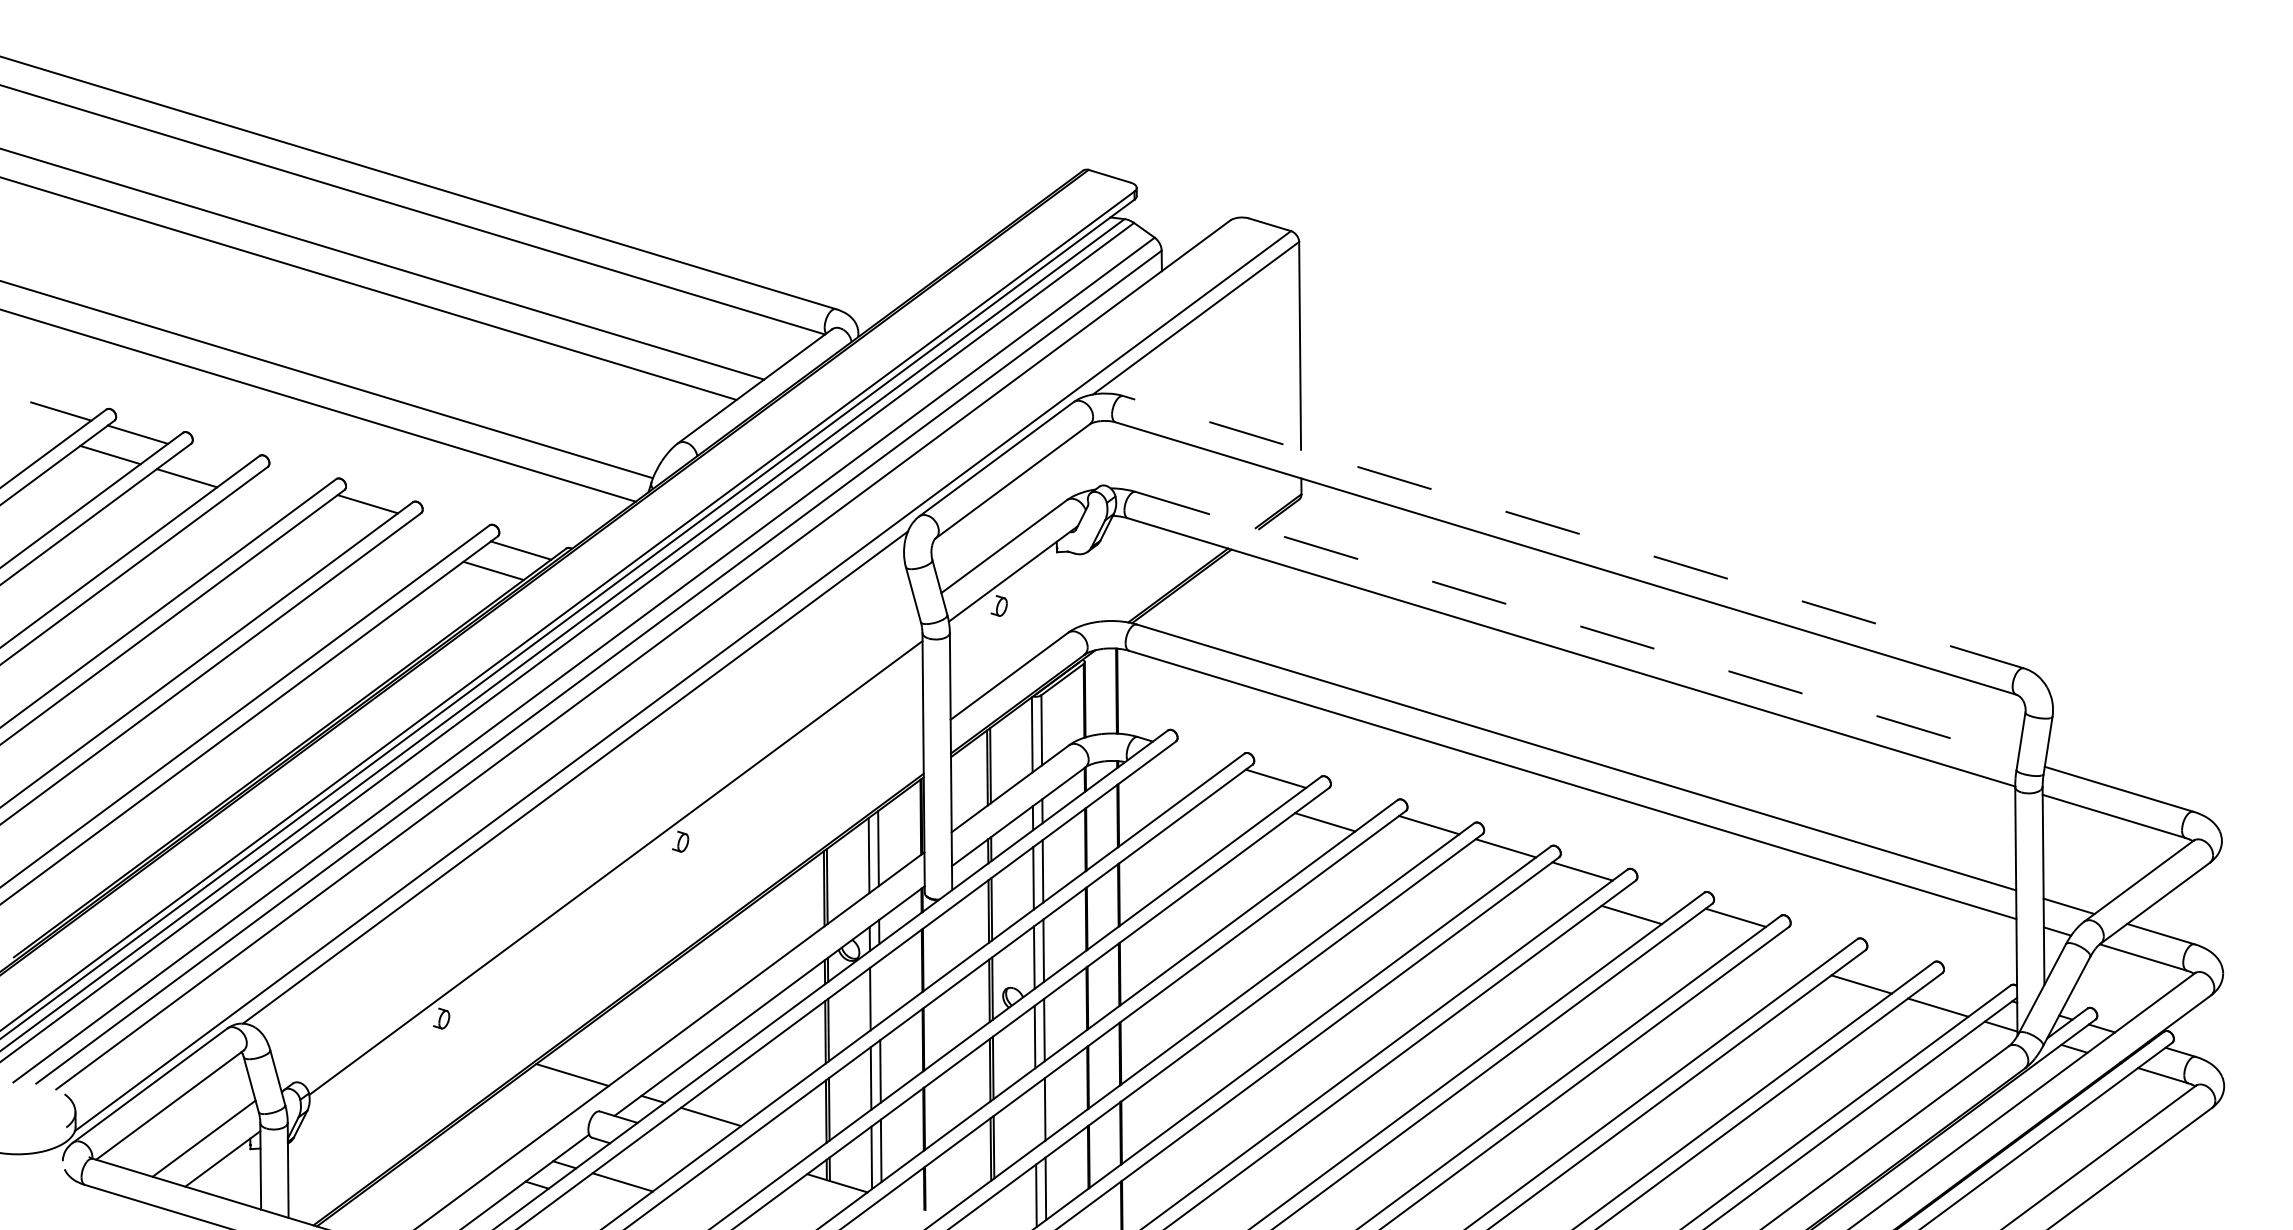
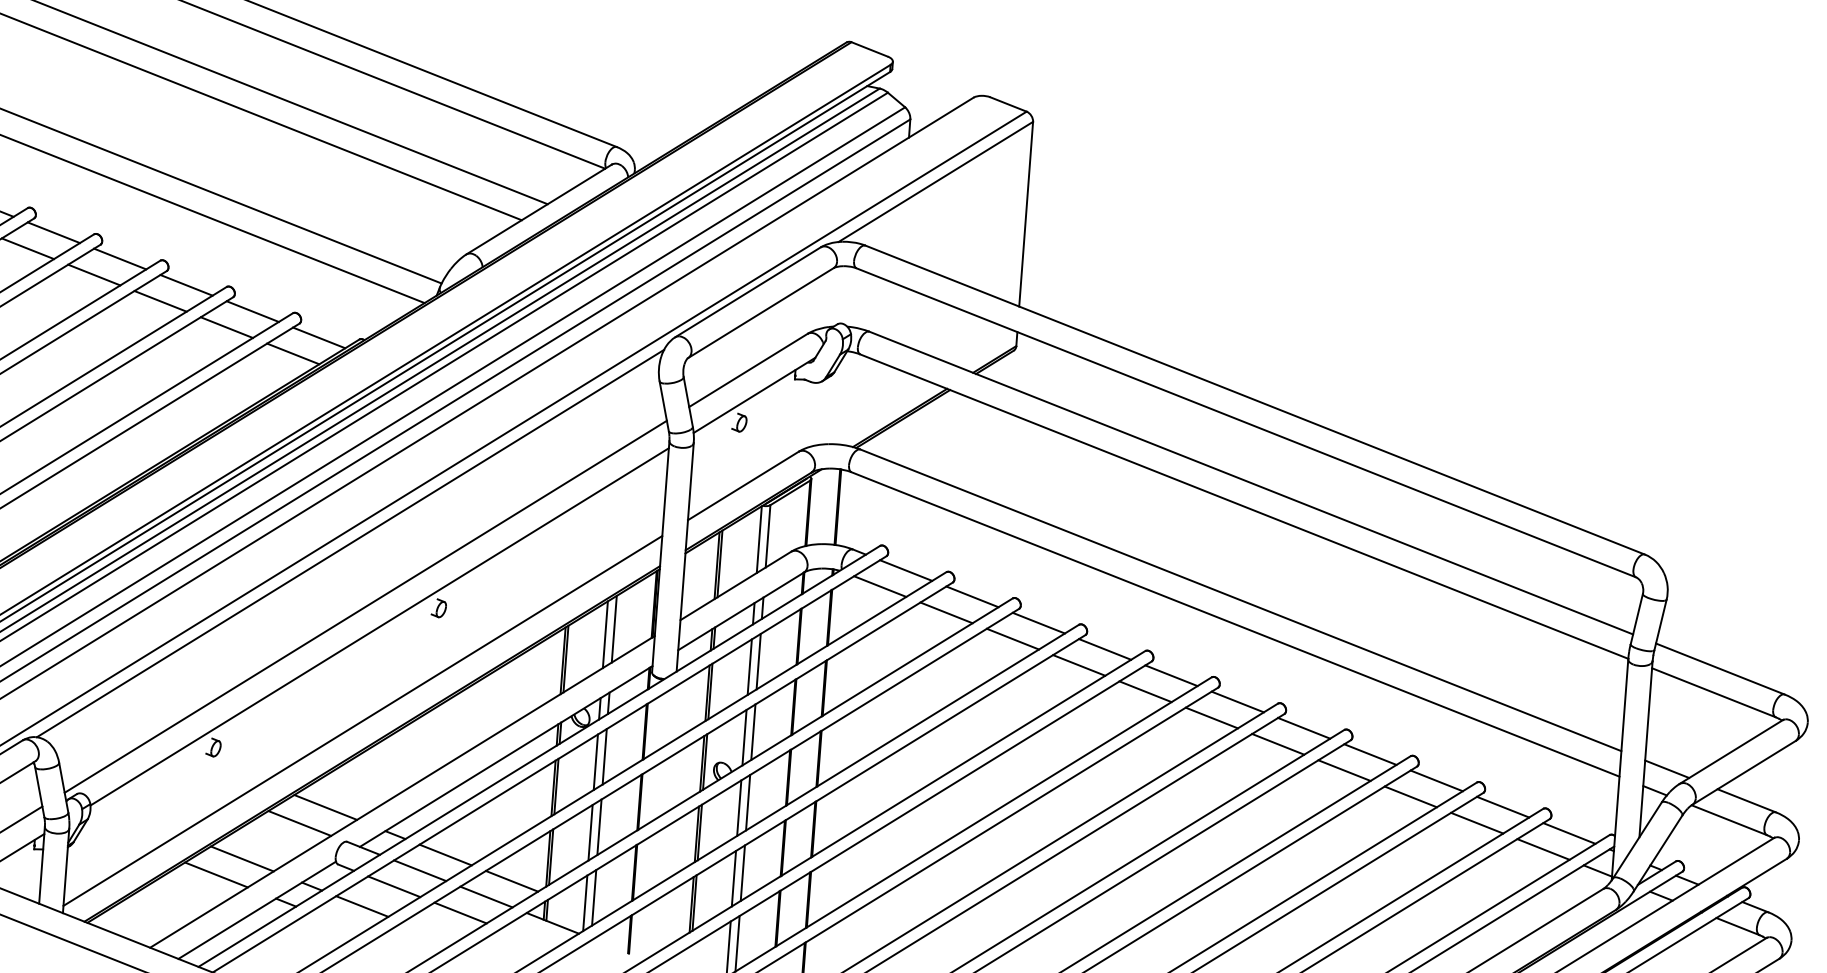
line: (214, 457) -> (53, 232), added
line: (291, 480) -> (120, 258), added
line: (263, 501) -> (94, 275), added
line: (340, 524) -> (160, 301), added
line: (444, 527) -> (252, 311), added
line: (1573, 532) -> (1255, 400), dashed -> solid
line: (416, 547) -> (226, 327), added
line: (1577, 625) -> (1251, 483), dashed -> solid
line: (1199, 755) -> (906, 570), added
line: (1171, 775) -> (879, 586), added
line: (1248, 799) -> (946, 613), added
line: (1352, 801) -> (1038, 622), added
line: (1401, 845) -> (1078, 665), added
line: (598, 846) -> (365, 606), added
line: (1478, 868) -> (1145, 691), added
line: (1554, 891) -> (1211, 717), added
line: (1659, 894) -> (1304, 728), added
line: (1708, 938) -> (1344, 770), added
line: (1812, 940) -> (1436, 780), added
line: (1784, 961) -> (1410, 797), added
line: (1889, 964) -> (1503, 807), added
line: (605, 974) -> (362, 720), added
line: (1965, 987) -> (1569, 833), added
line: (879, 991) -> (604, 756), added
line: (544, 1095) -> (299, 823), added
line: (1035, 1116) -> (733, 878), added
line: (683, 1136) -> (419, 870), added
line: (483, 1140) -> (241, 858), added
line: (787, 1140) -> (511, 881), added
line: (656, 1157) -> (394, 886), added
line: (456, 1160) -> (216, 874), added
line: (760, 1160) -> (486, 897), added
line: (733, 1180) -> (460, 913), added

